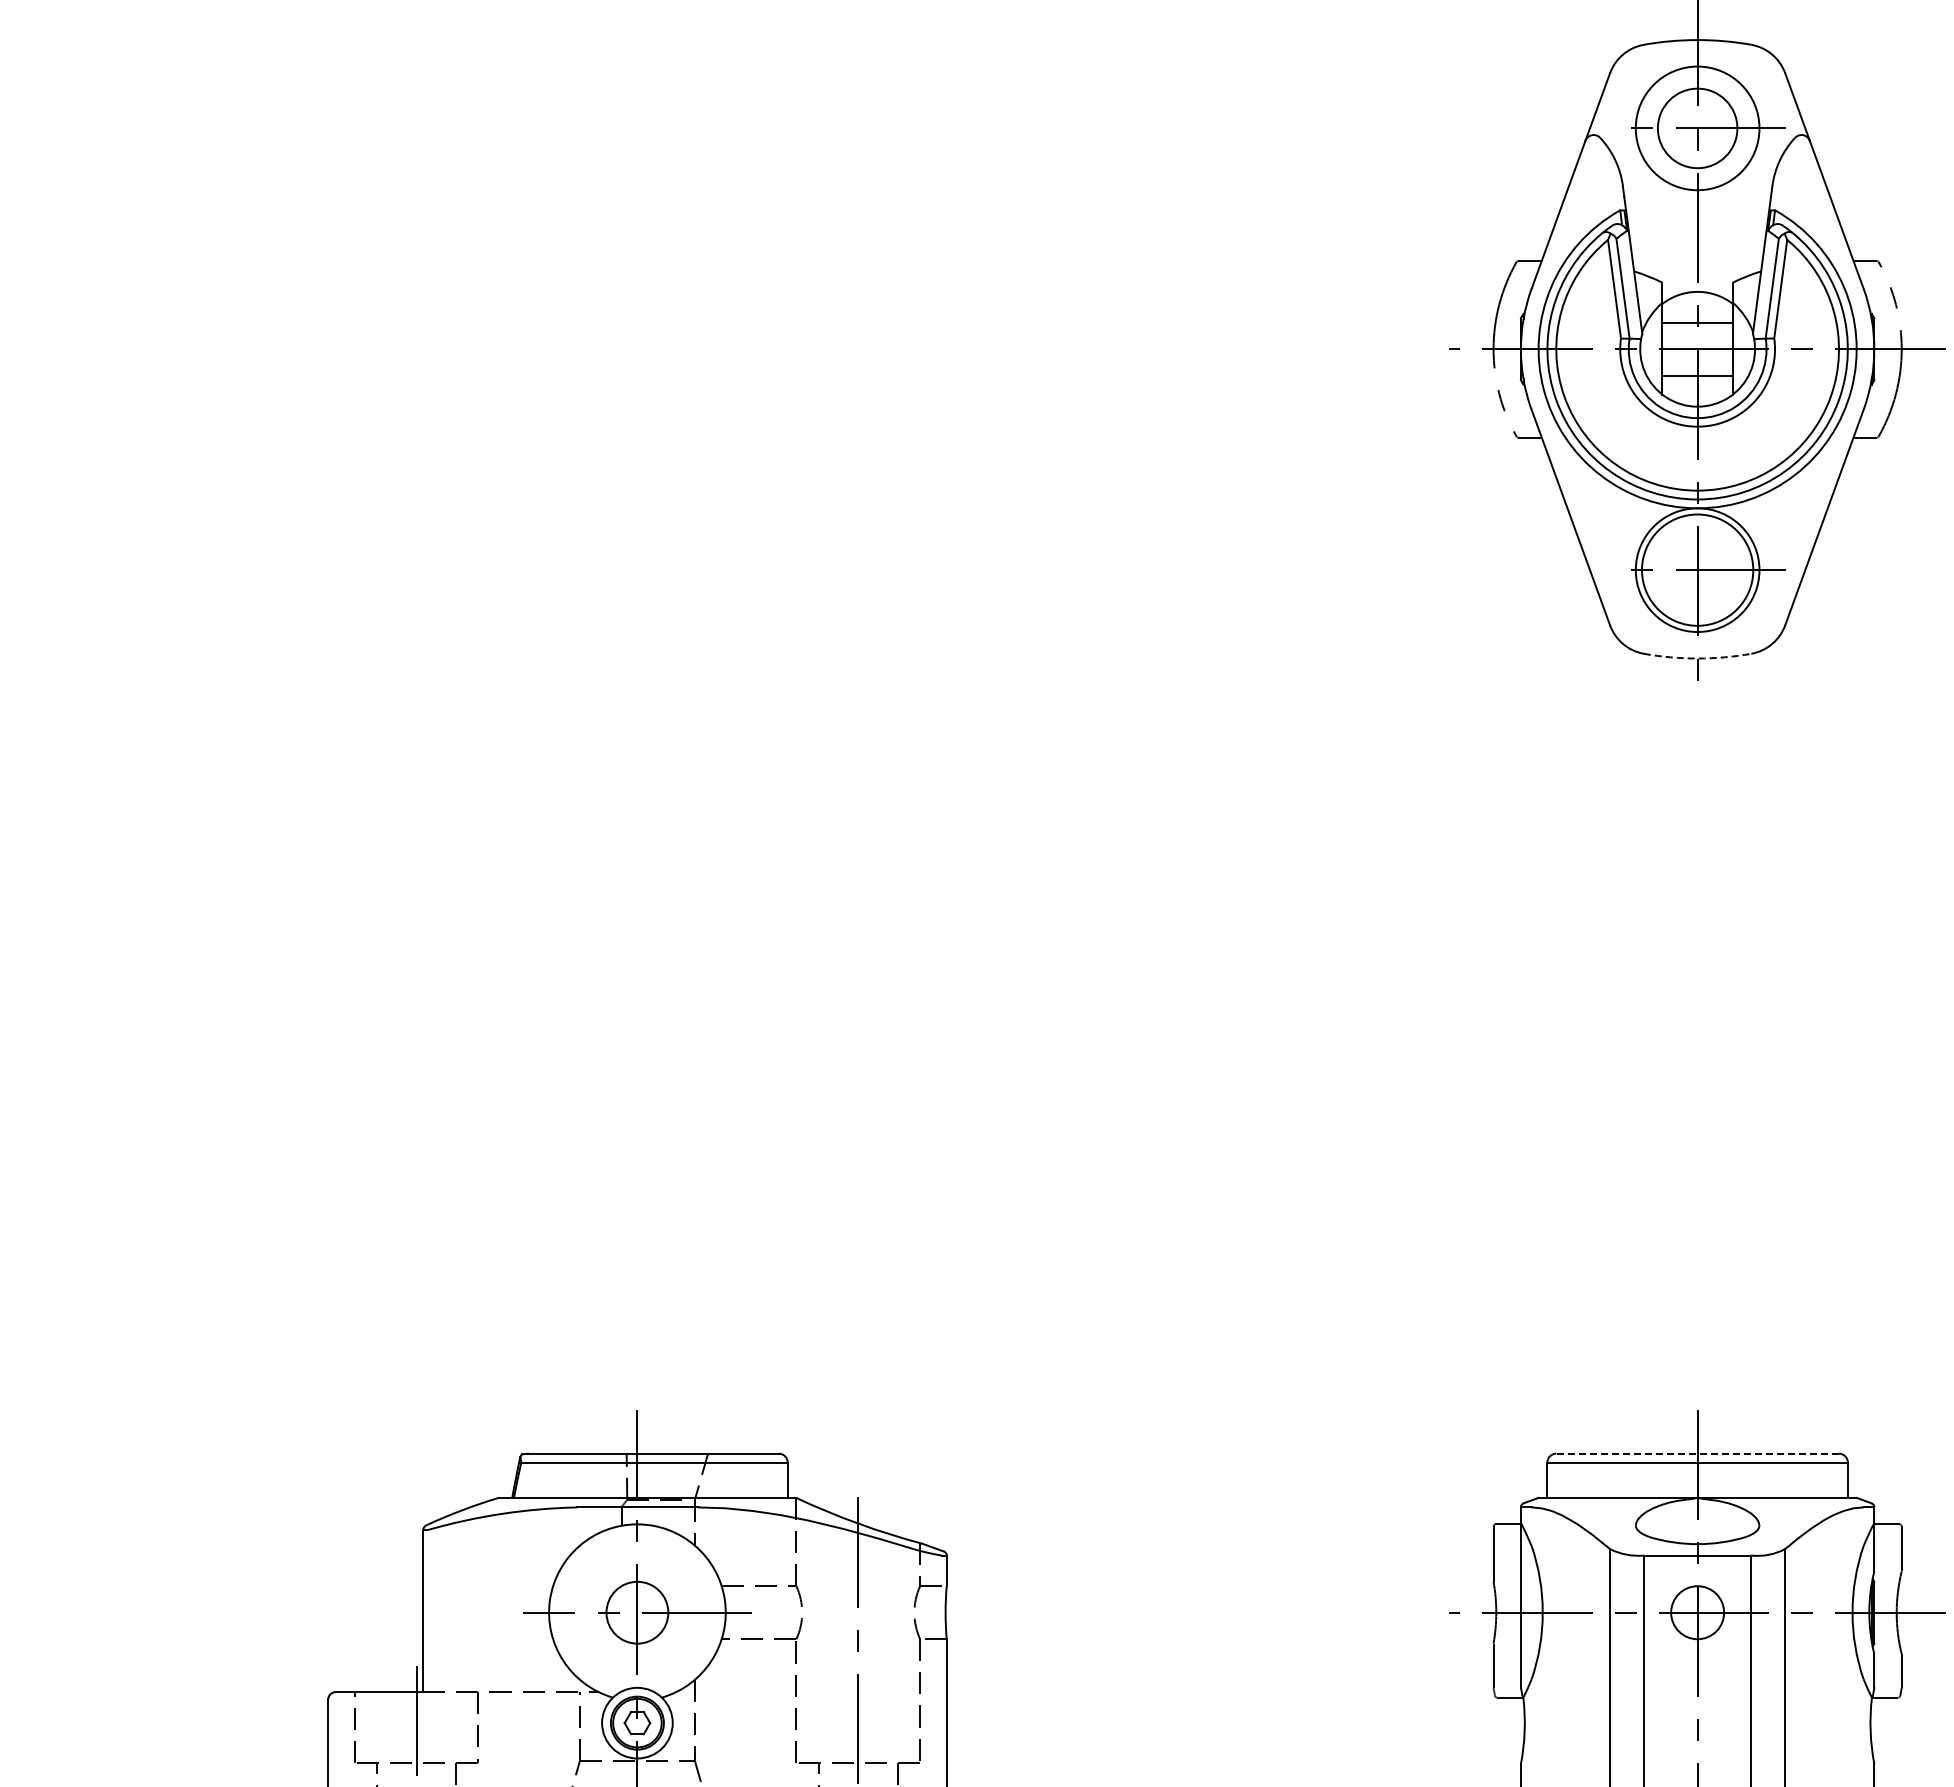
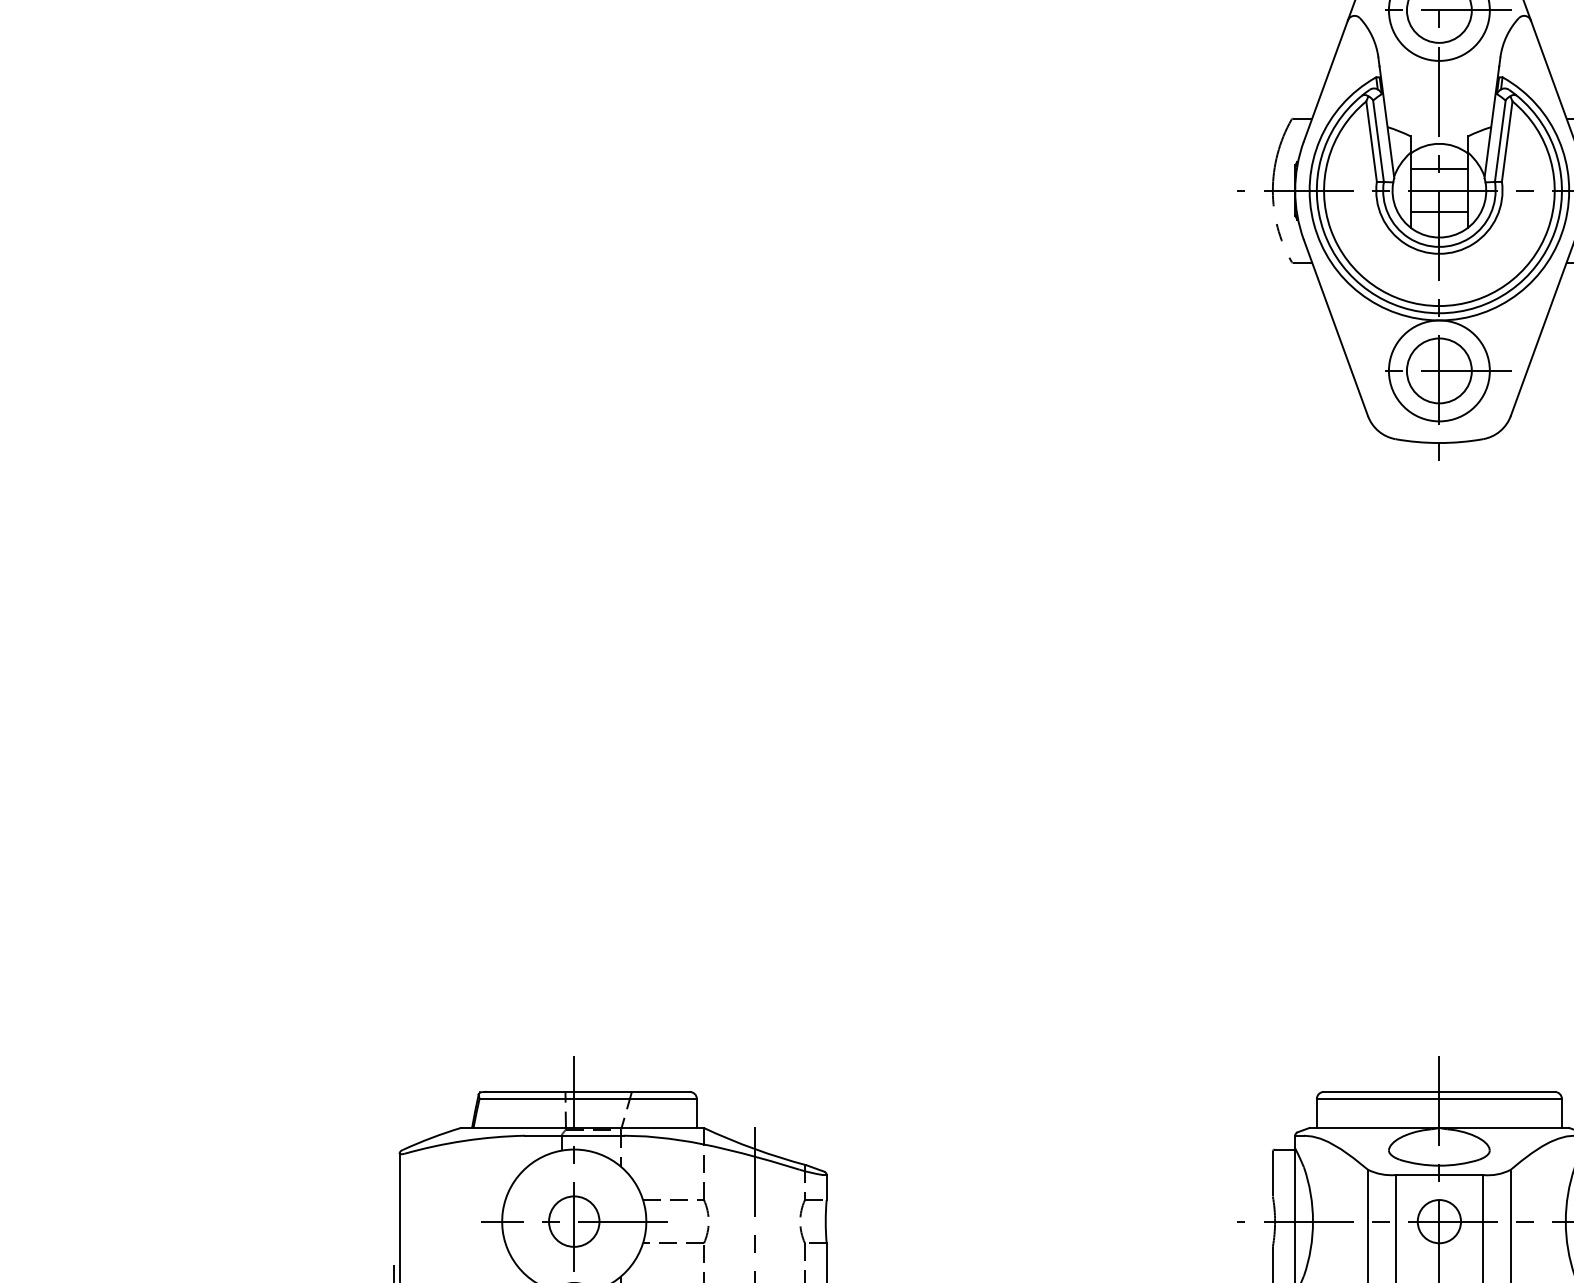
circle: (1697, 569) -> (1439, 370), size x0.71
arc: (1697, 658) -> (1439, 443), dashed -> solid
line: (1697, 1453) -> (1439, 1091), dashed -> solid

